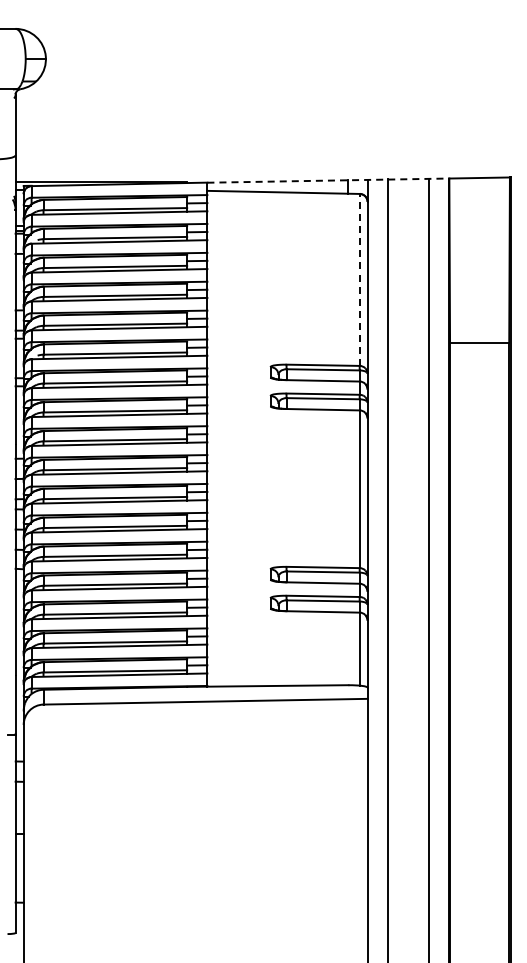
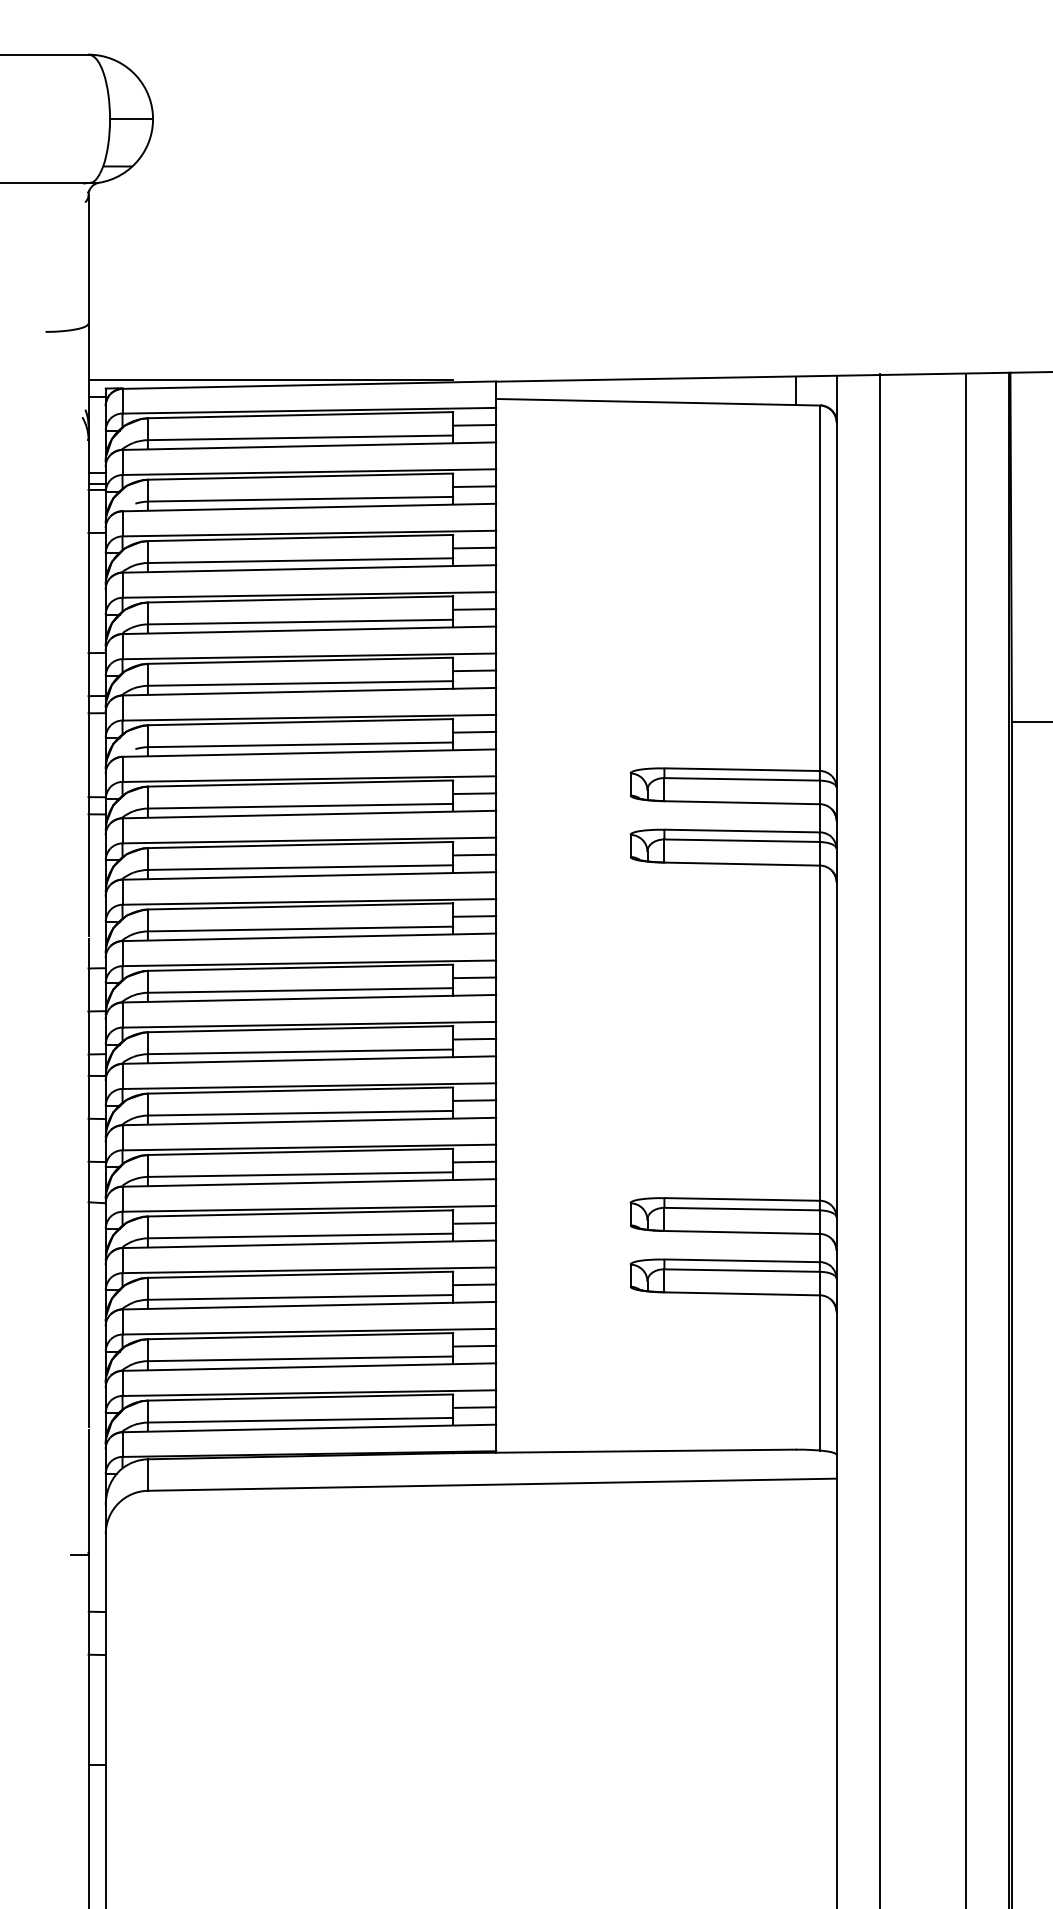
line: (328, 180) -> (753, 376), dashed -> solid
line: (359, 279) -> (819, 587), dashed -> solid

